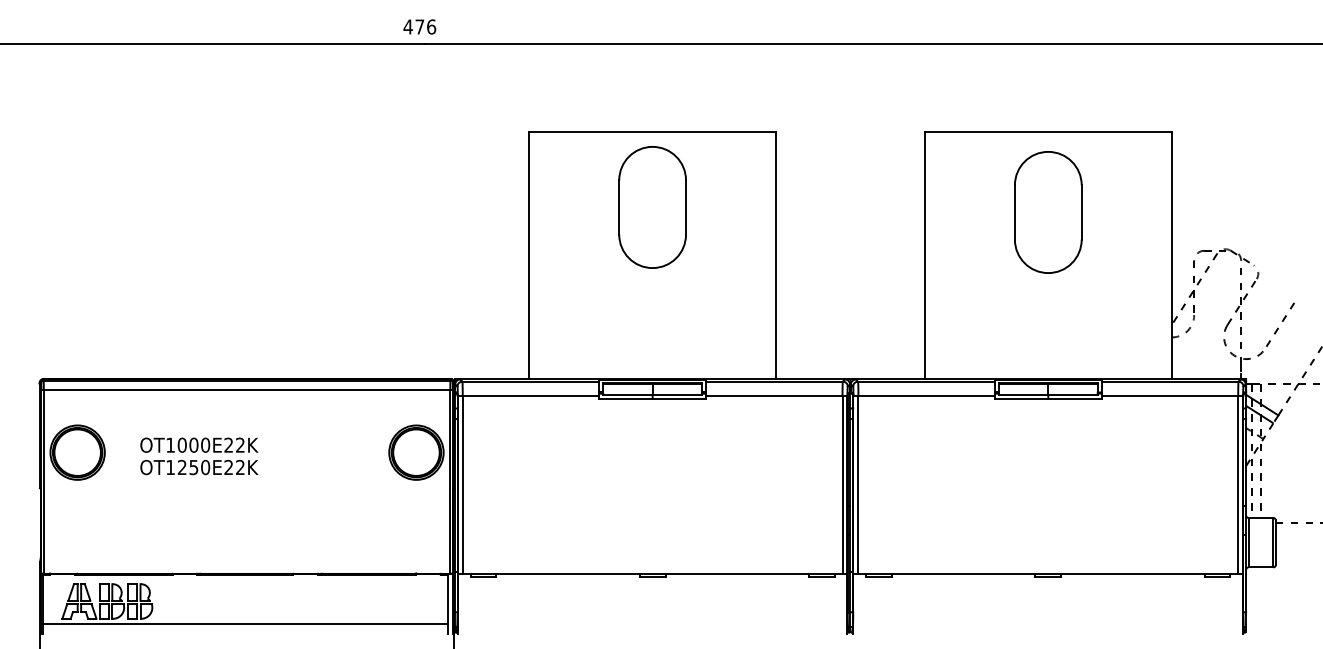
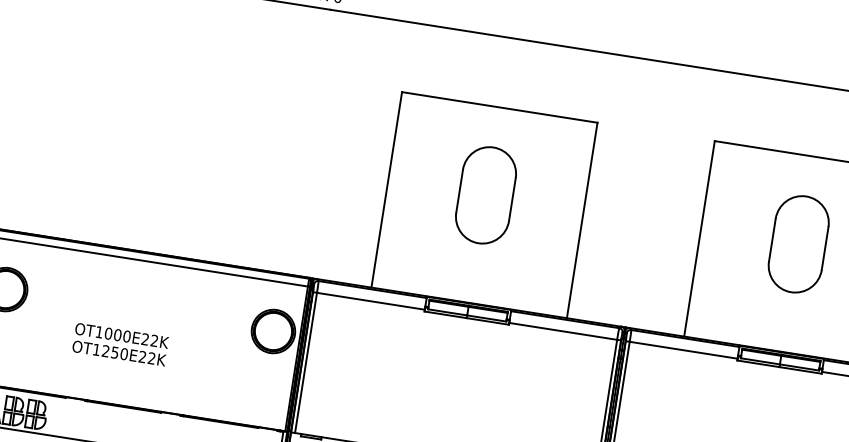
part: (652, 207) -> (485, 195), moved
part: (1048, 212) -> (798, 244), moved
text: (199, 456) -> (120, 344), moved

